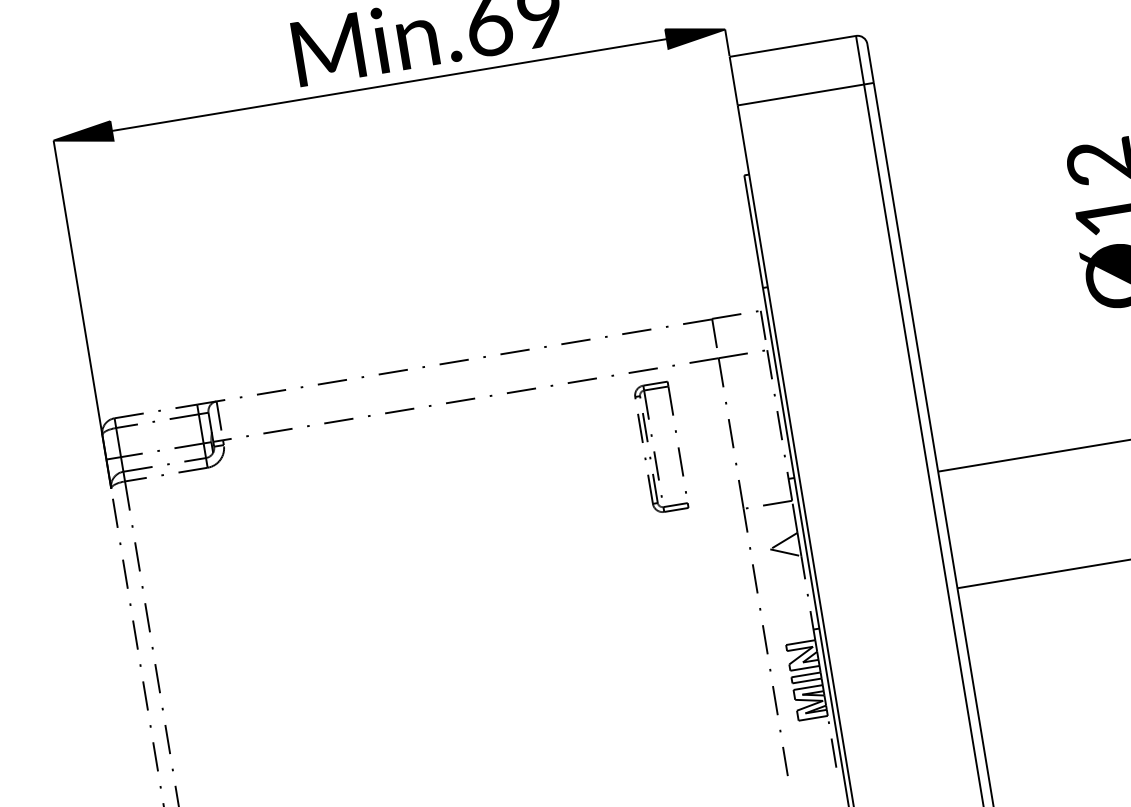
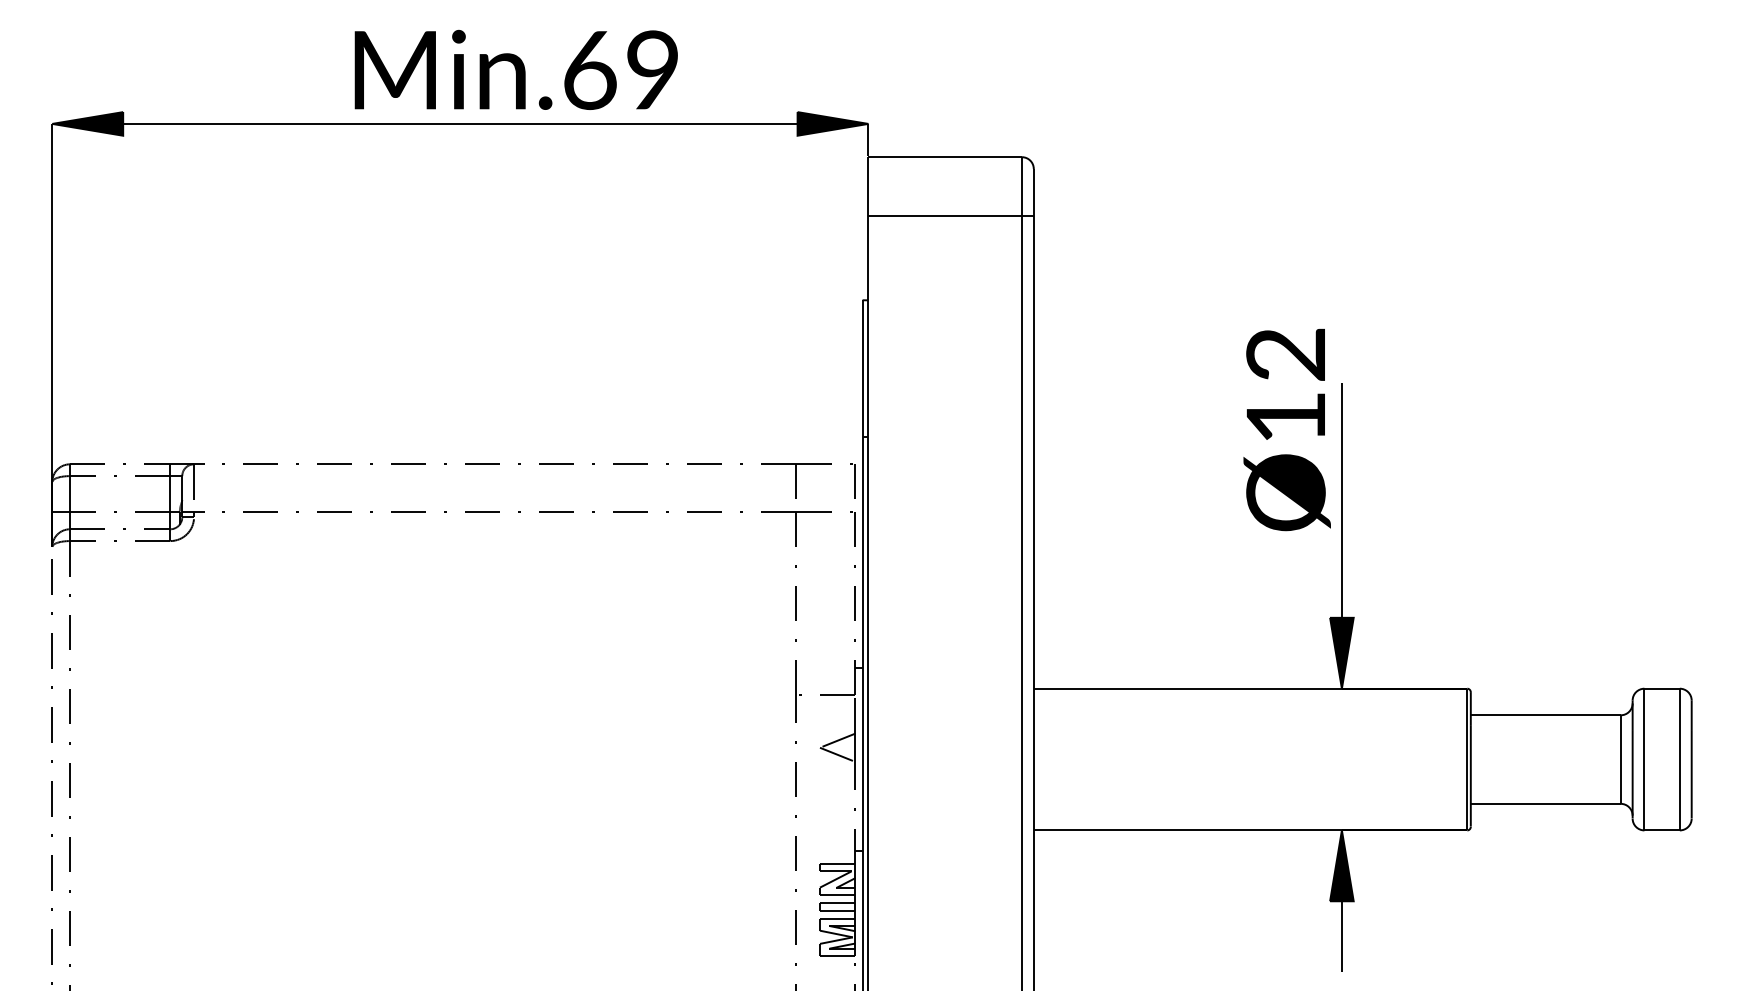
part: (654, 451) -> (702, 609), removed

